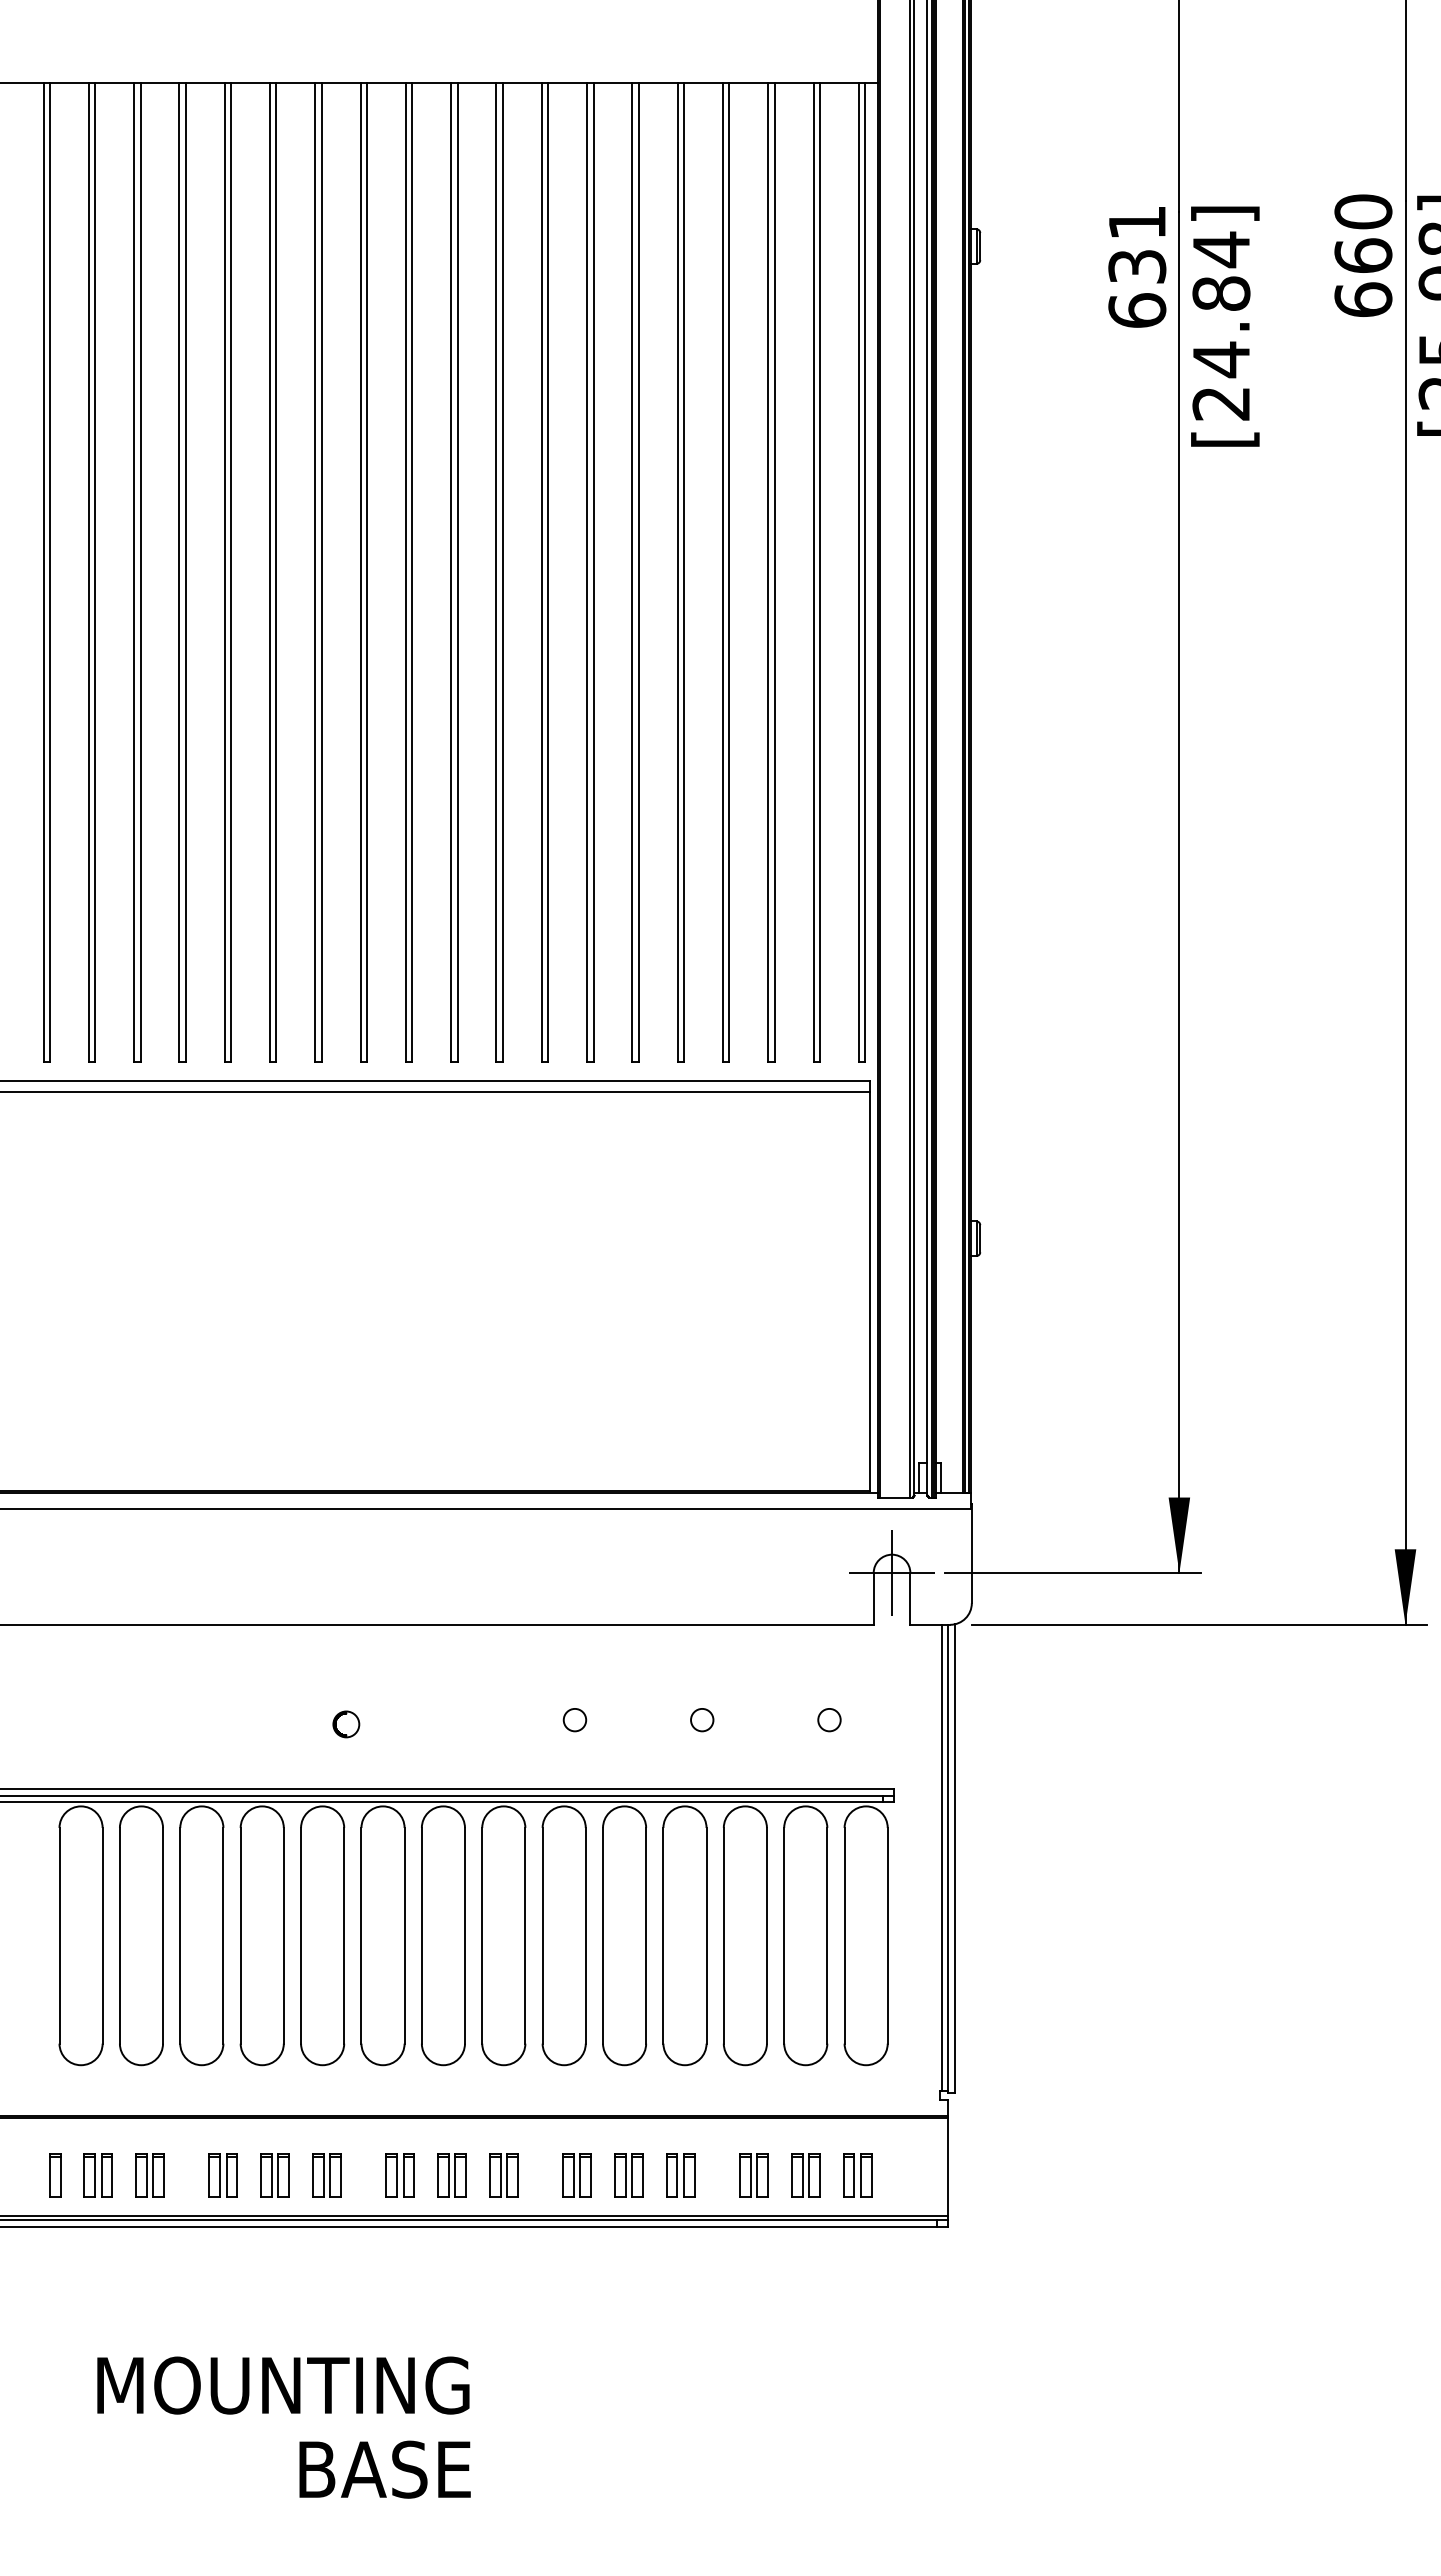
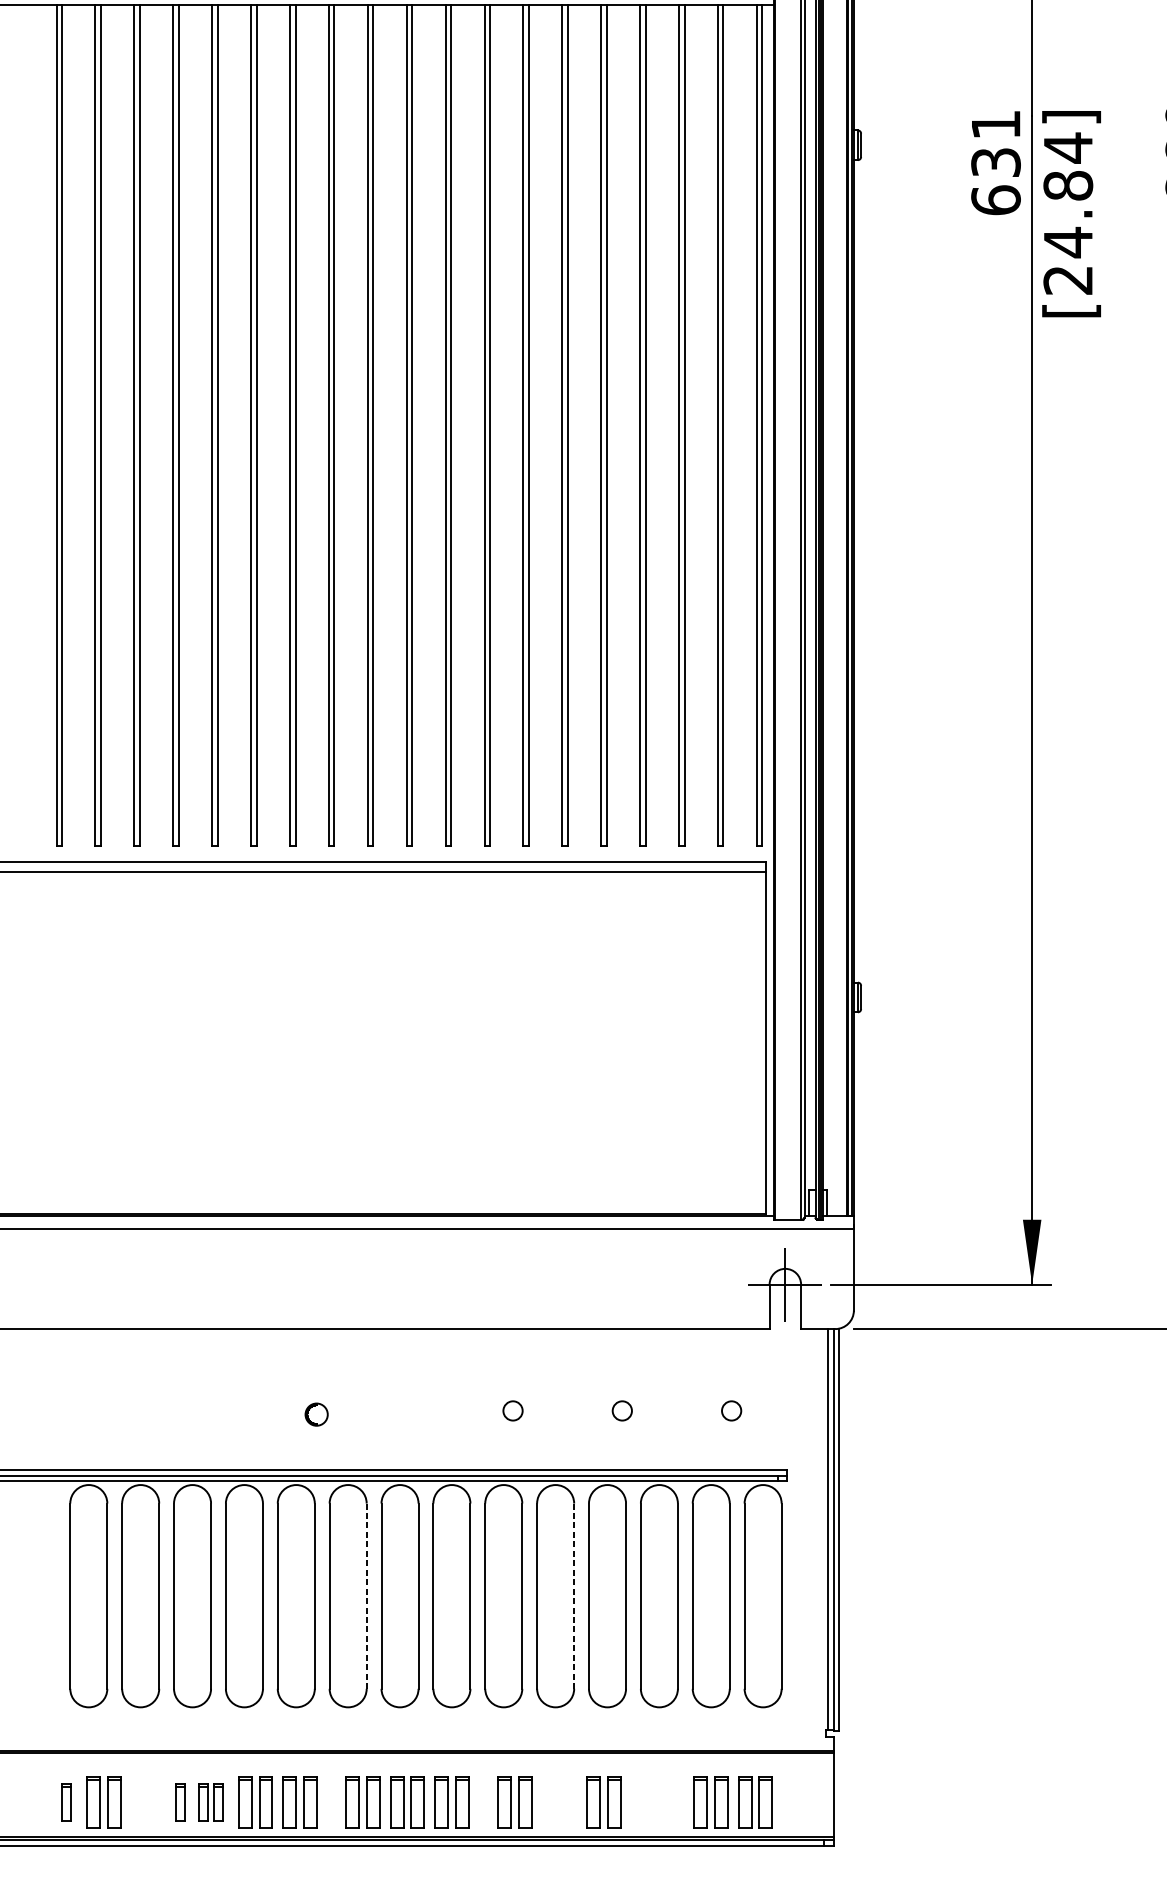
line: (404, 1935) -> (366, 1595), solid -> dashed
line: (646, 1935) -> (574, 1595), solid -> dashed
part: (97, 2175) -> (102, 1802), size x1.4
part: (149, 2175) -> (147, 1802), removed
part: (188, 2175) -> (181, 1802), added
part: (274, 2175) -> (254, 1802), size x1.4
part: (326, 2175) -> (299, 1802), size x1.4
part: (399, 2175) -> (362, 1802), size x1.4
part: (451, 2175) -> (406, 1802), size x1.4
part: (503, 2175) -> (451, 1802), size x1.4
part: (576, 2175) -> (514, 1802), size x1.4
part: (628, 2175) -> (559, 1802), removed
part: (680, 2175) -> (603, 1802), size x1.4
part: (753, 2175) -> (666, 1802), removed
part: (805, 2175) -> (711, 1802), size x1.4
part: (857, 2175) -> (755, 1802), size x1.4

